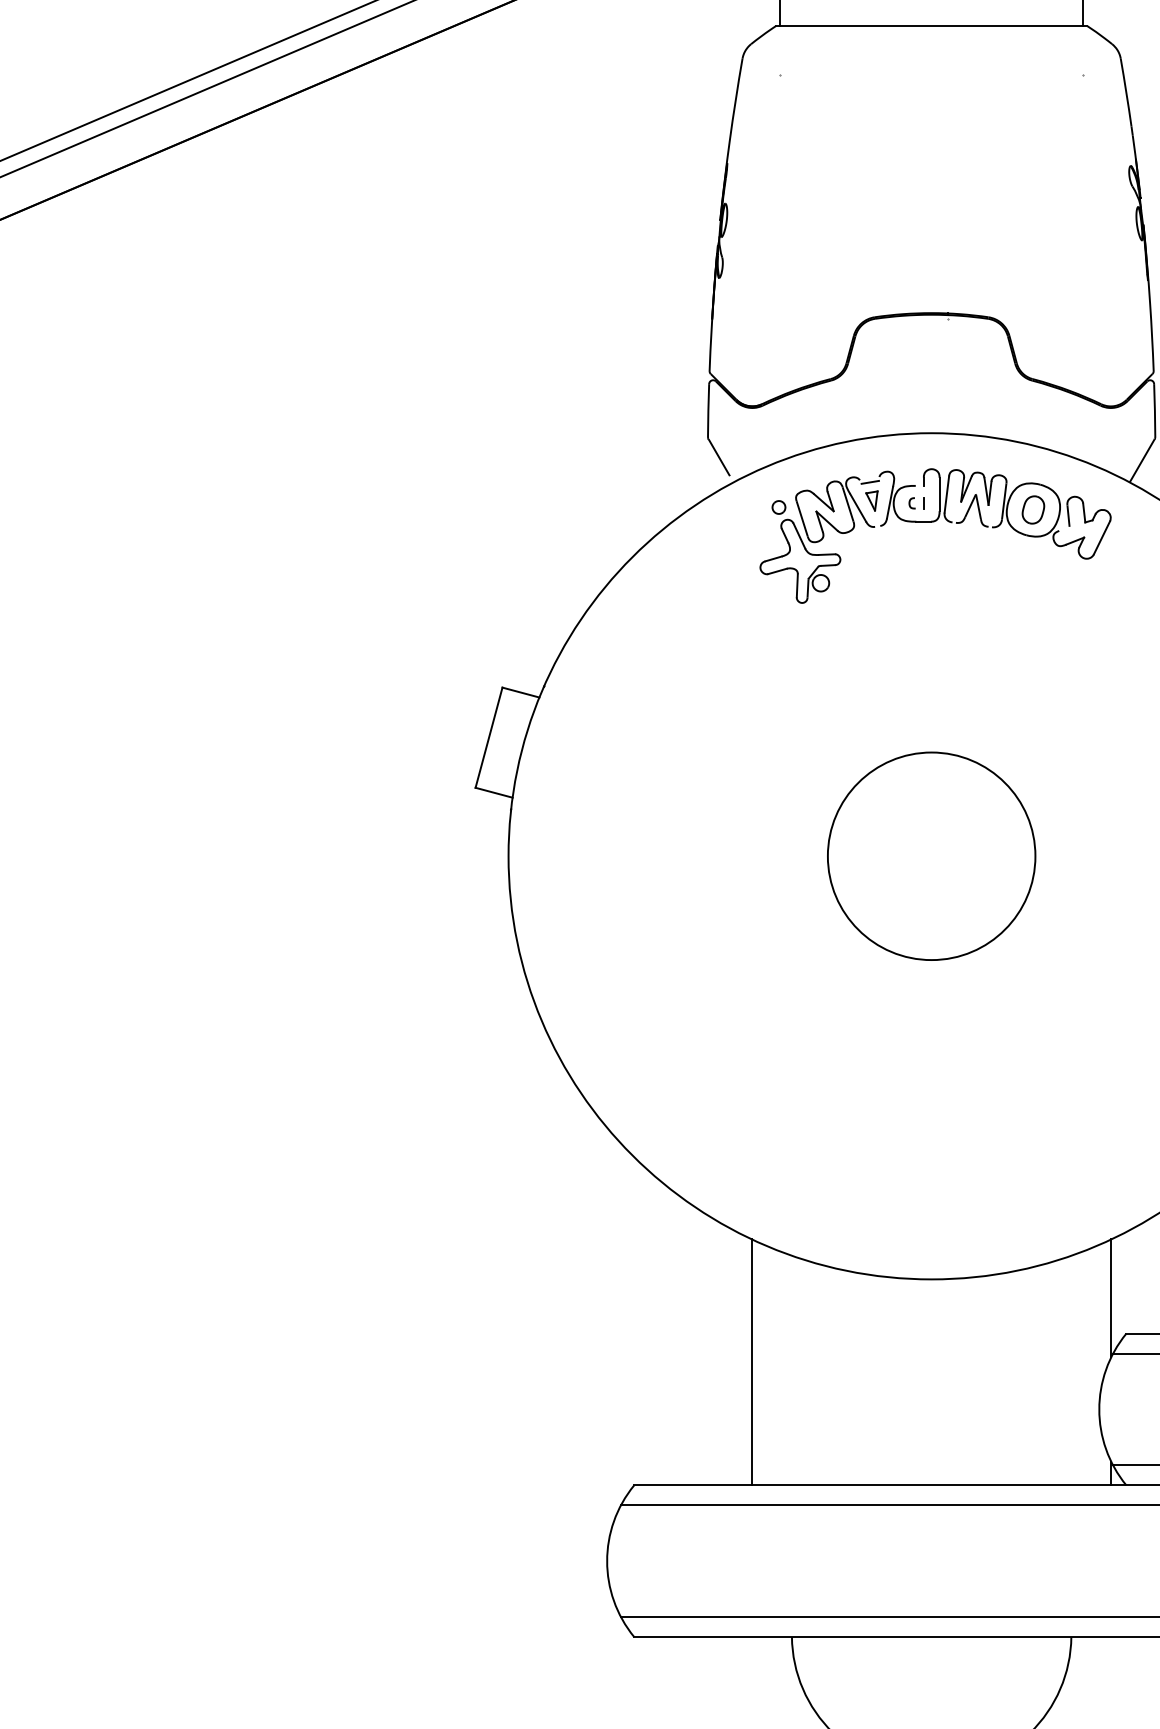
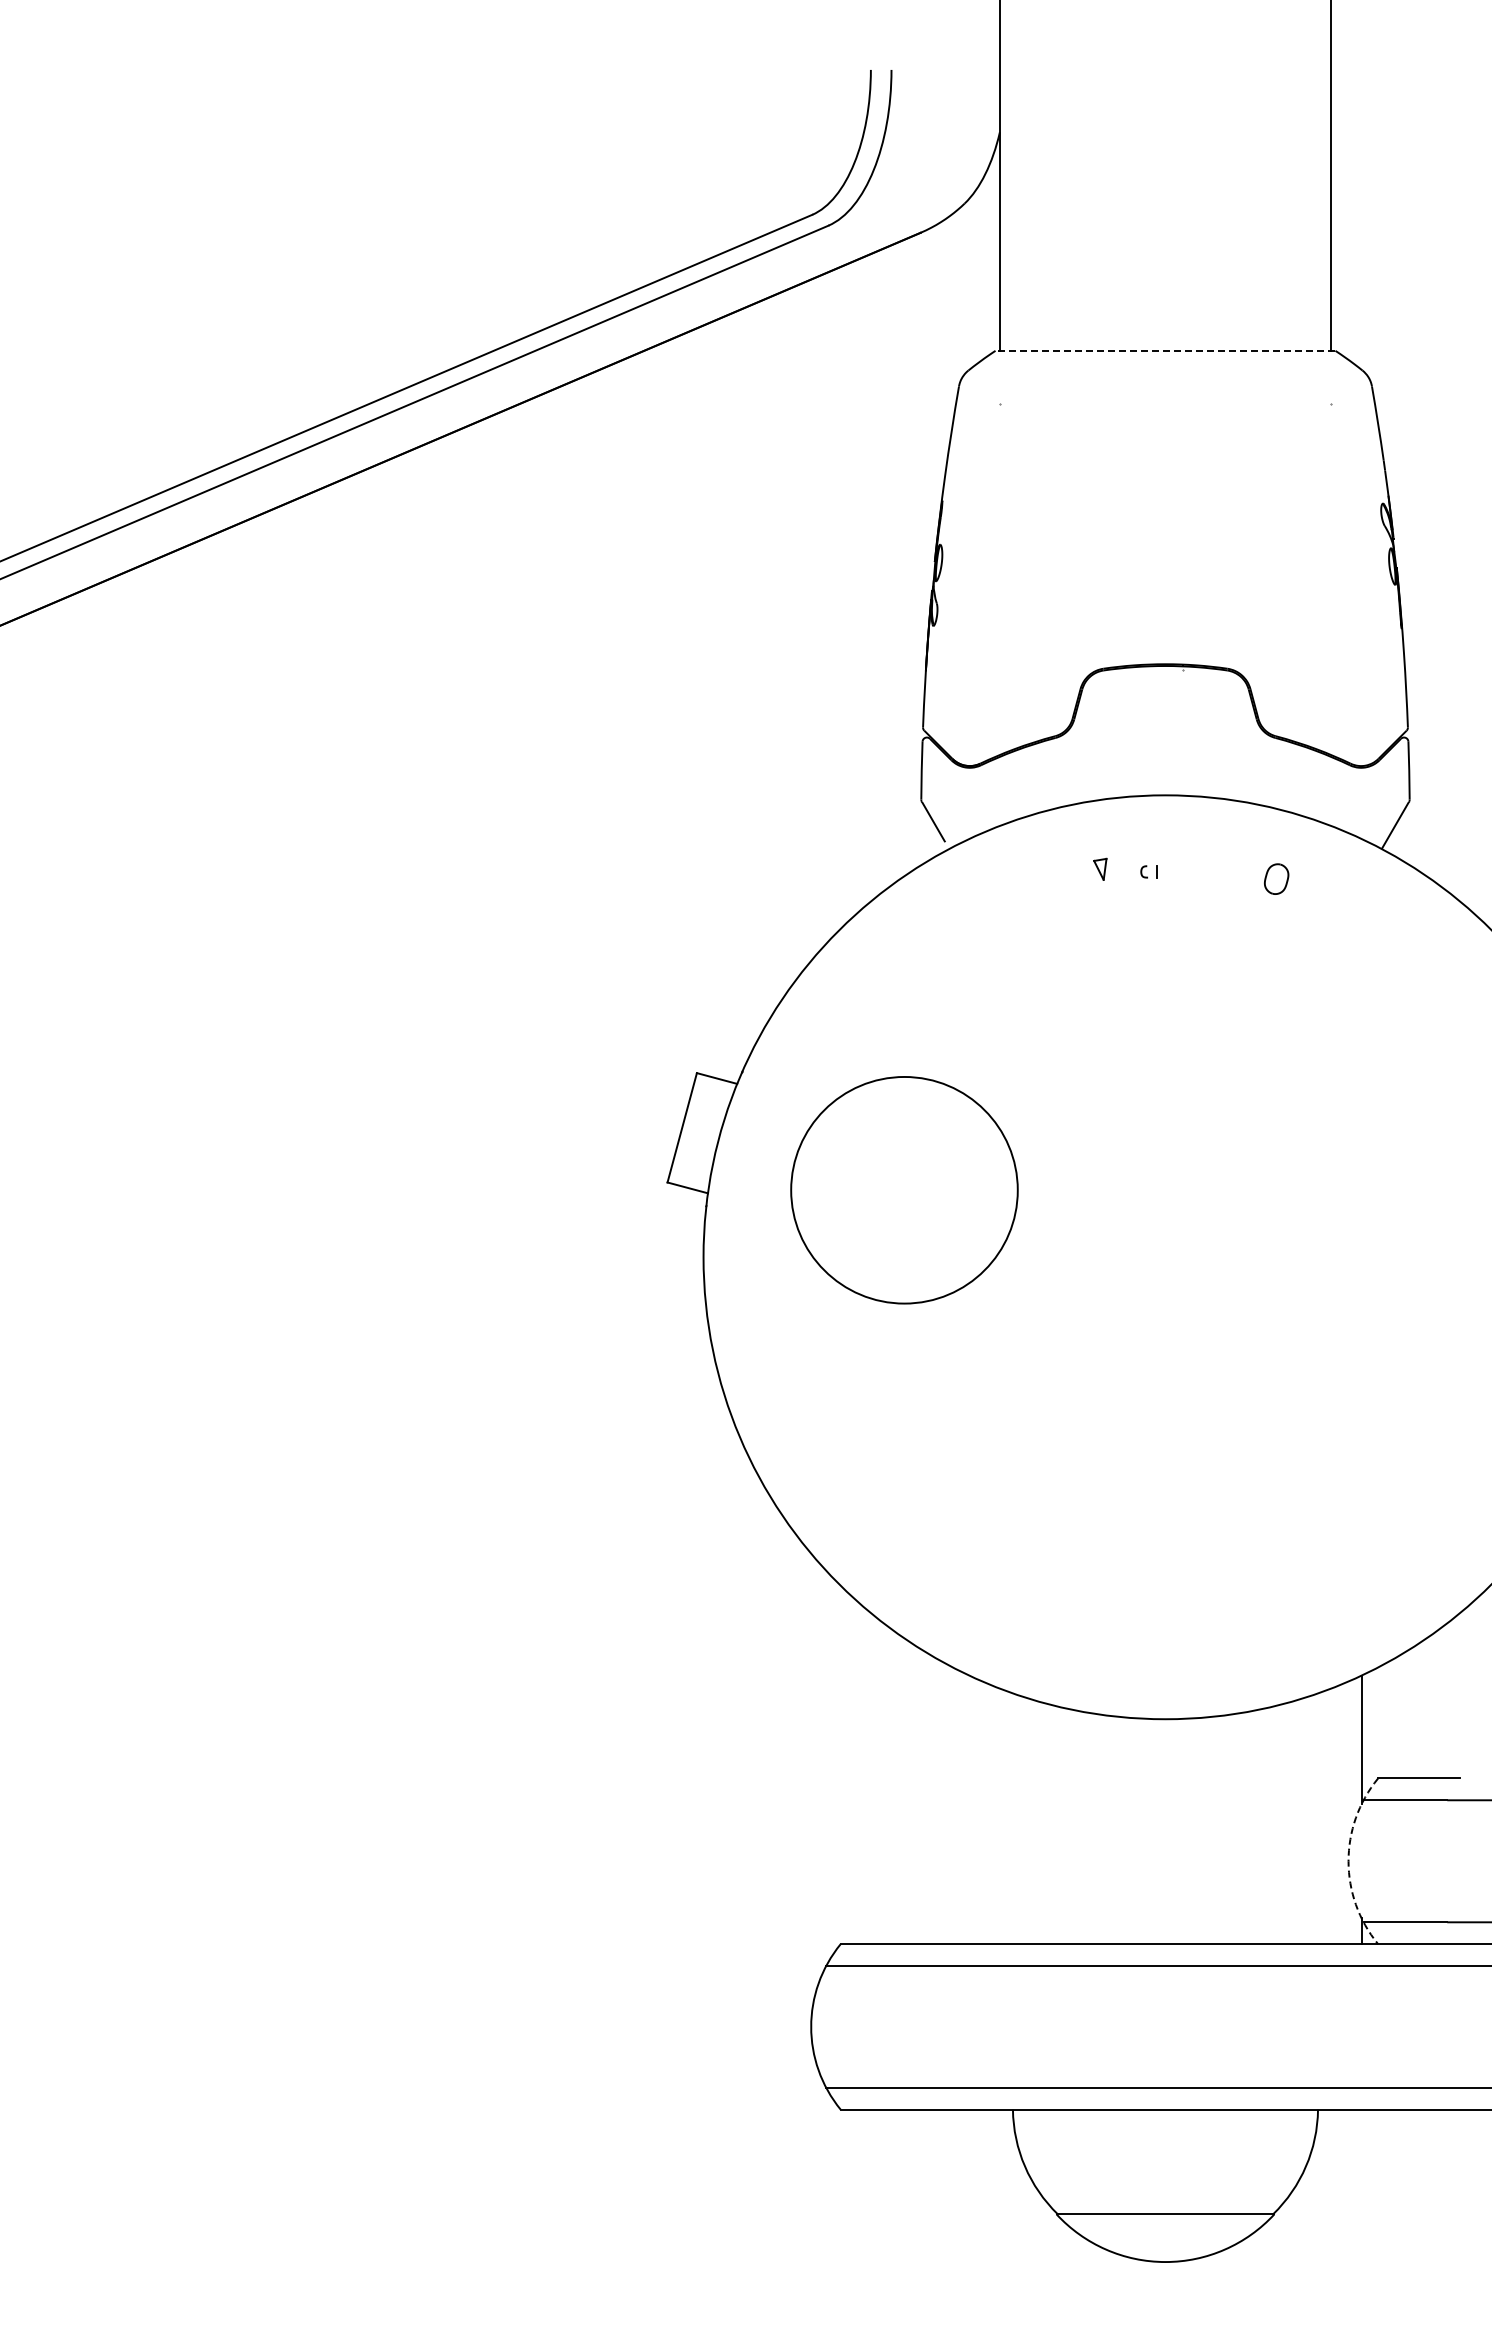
line: (931, 25) -> (1165, 350), solid -> dashed
part: (934, 522) -> (1168, 892), removed
circle: (931, 856) -> (904, 1190), moved
line: (752, 1362) -> (969, 1809), removed
arc: (1099, 1409) -> (1348, 1861), solid -> dashed

